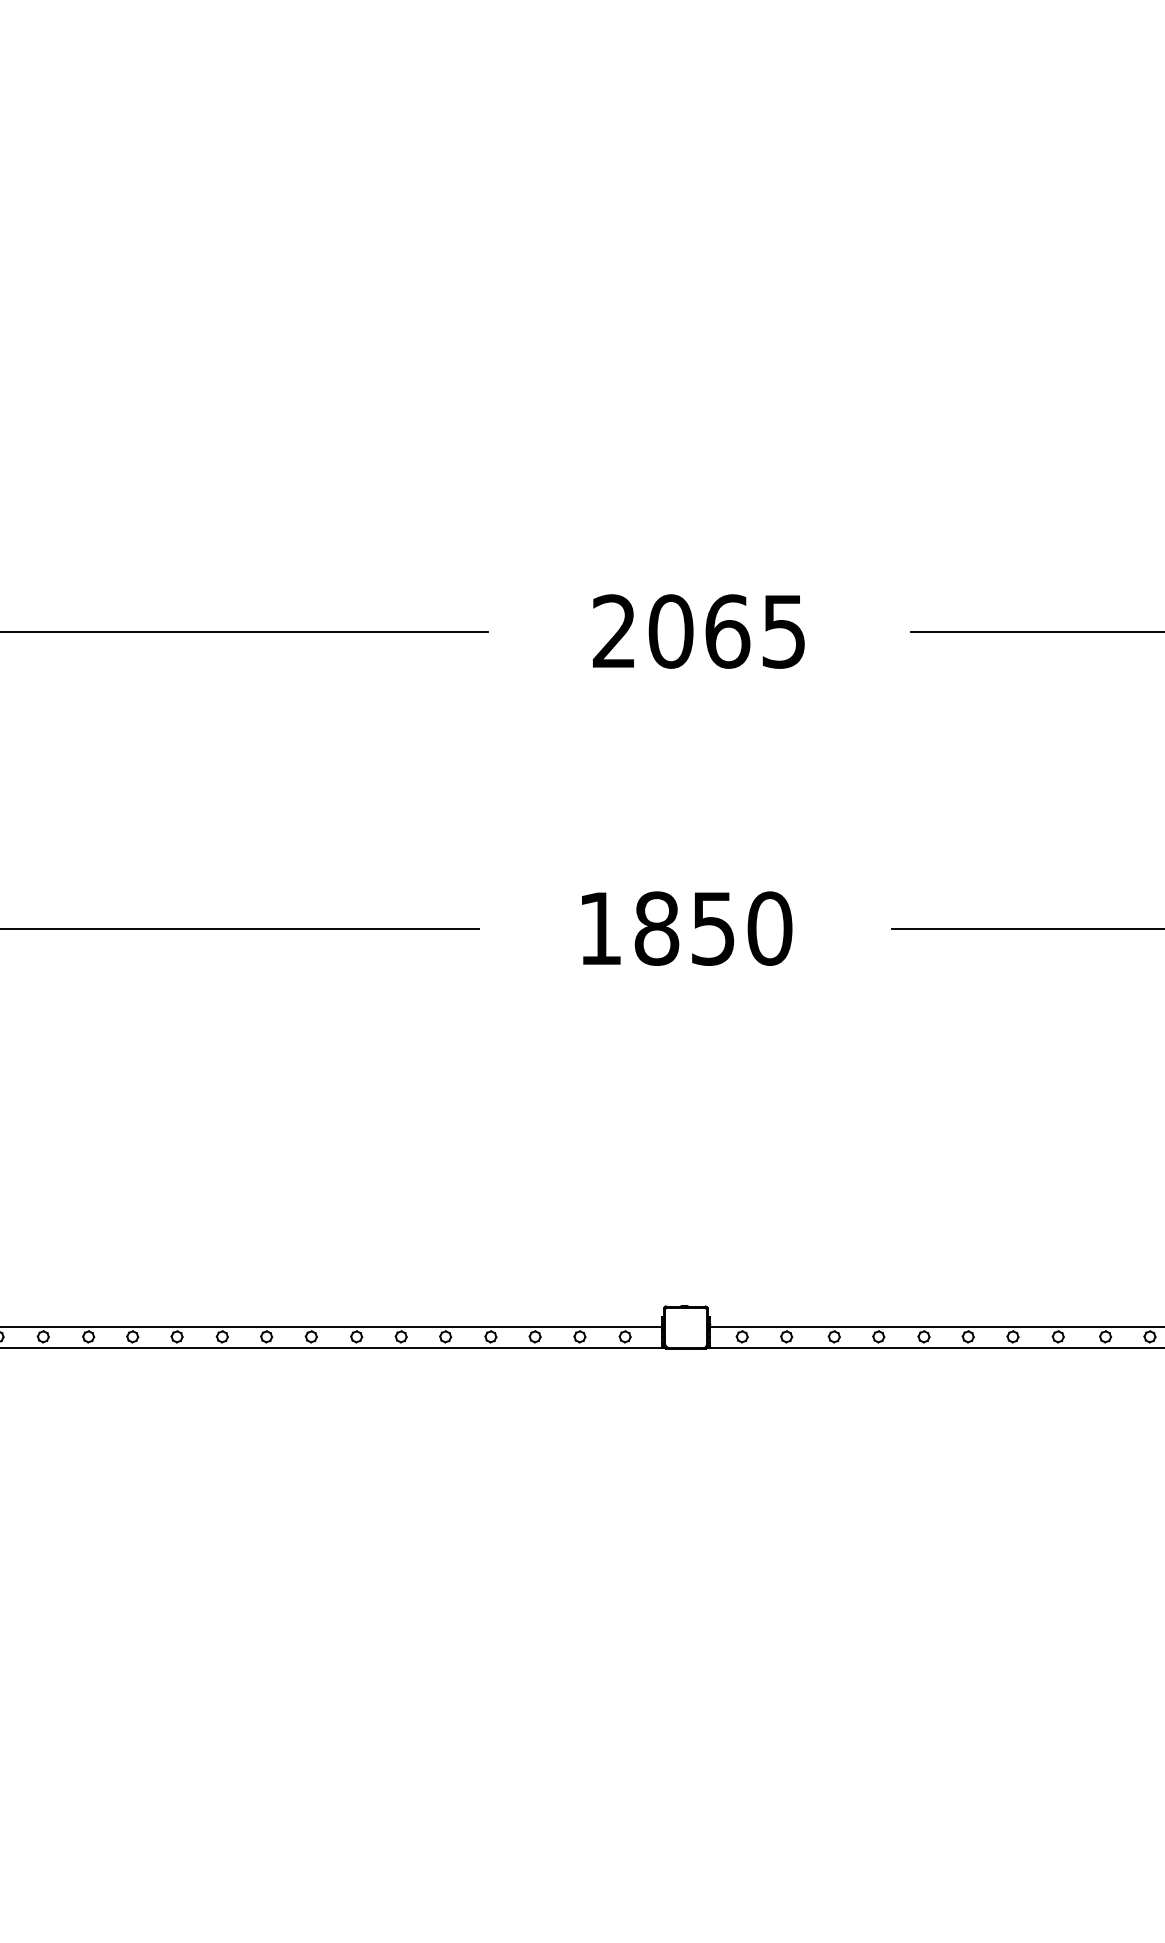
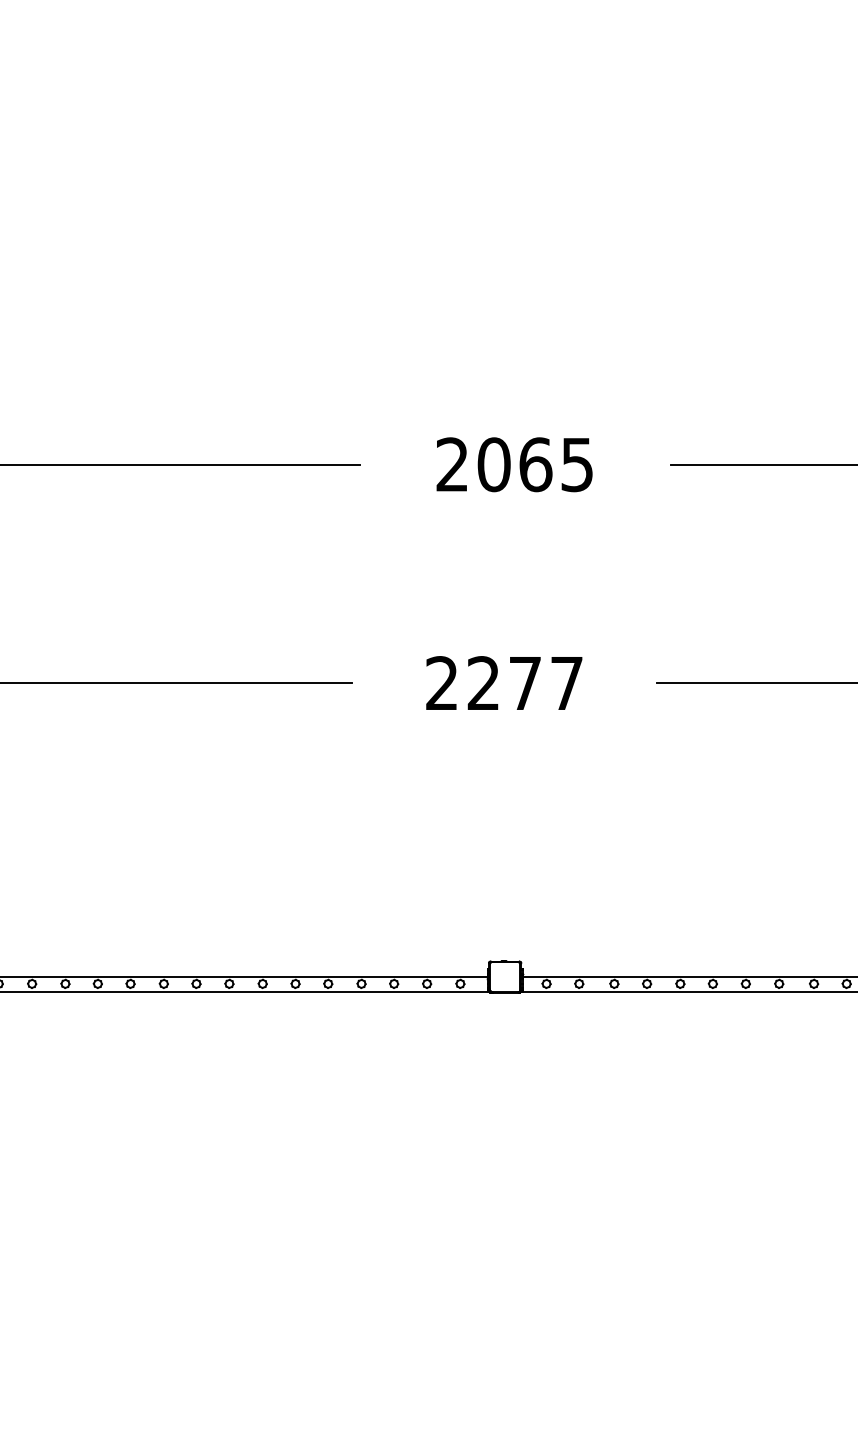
text: (685, 928) -> (504, 683), 1850 -> 2277

